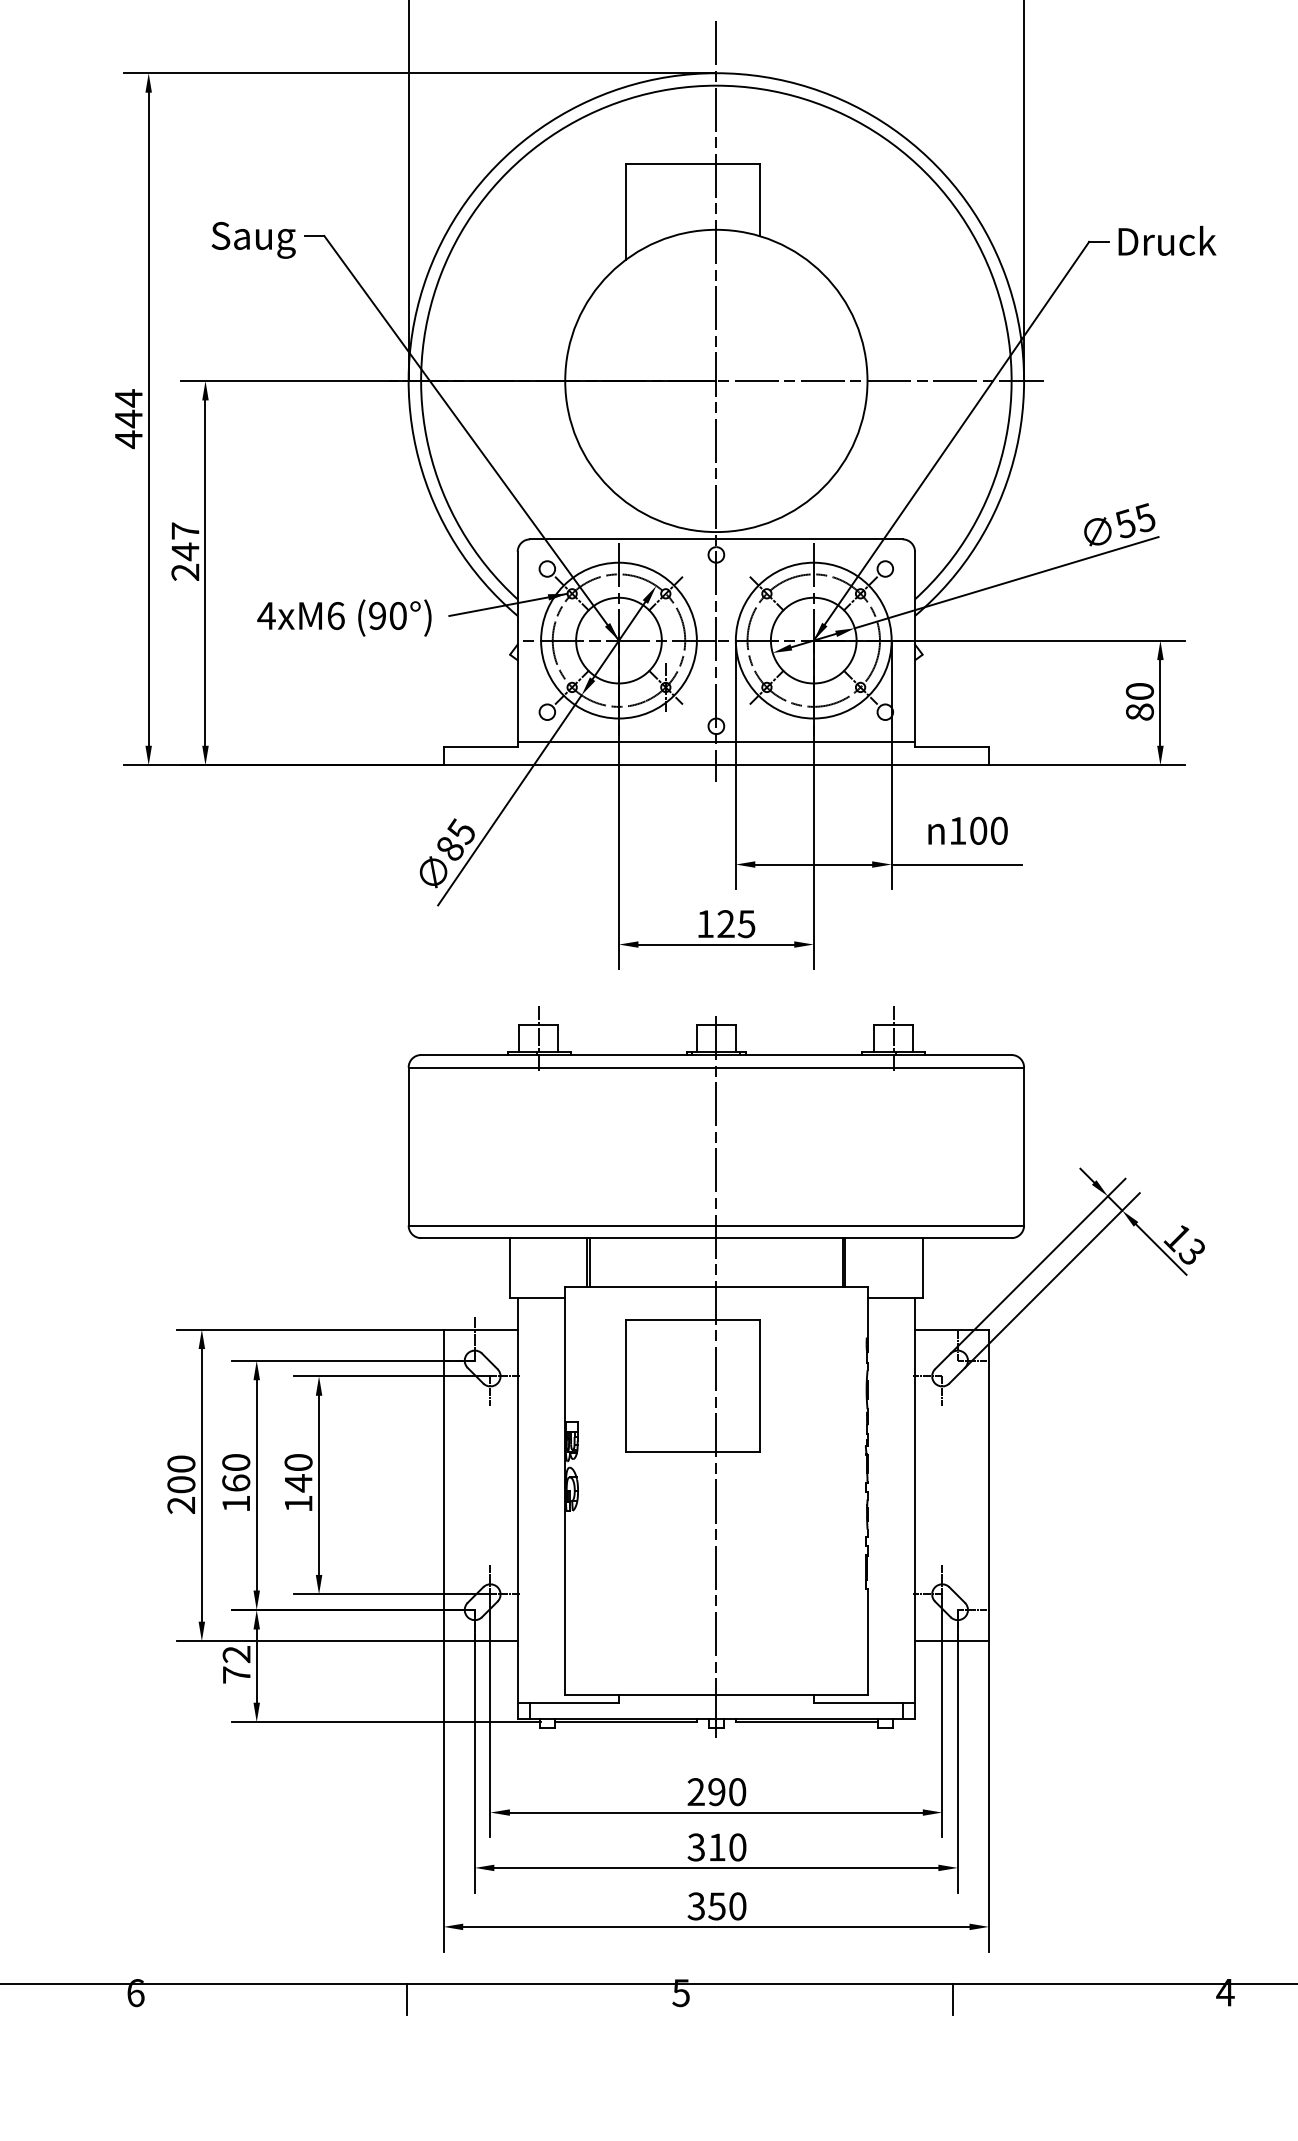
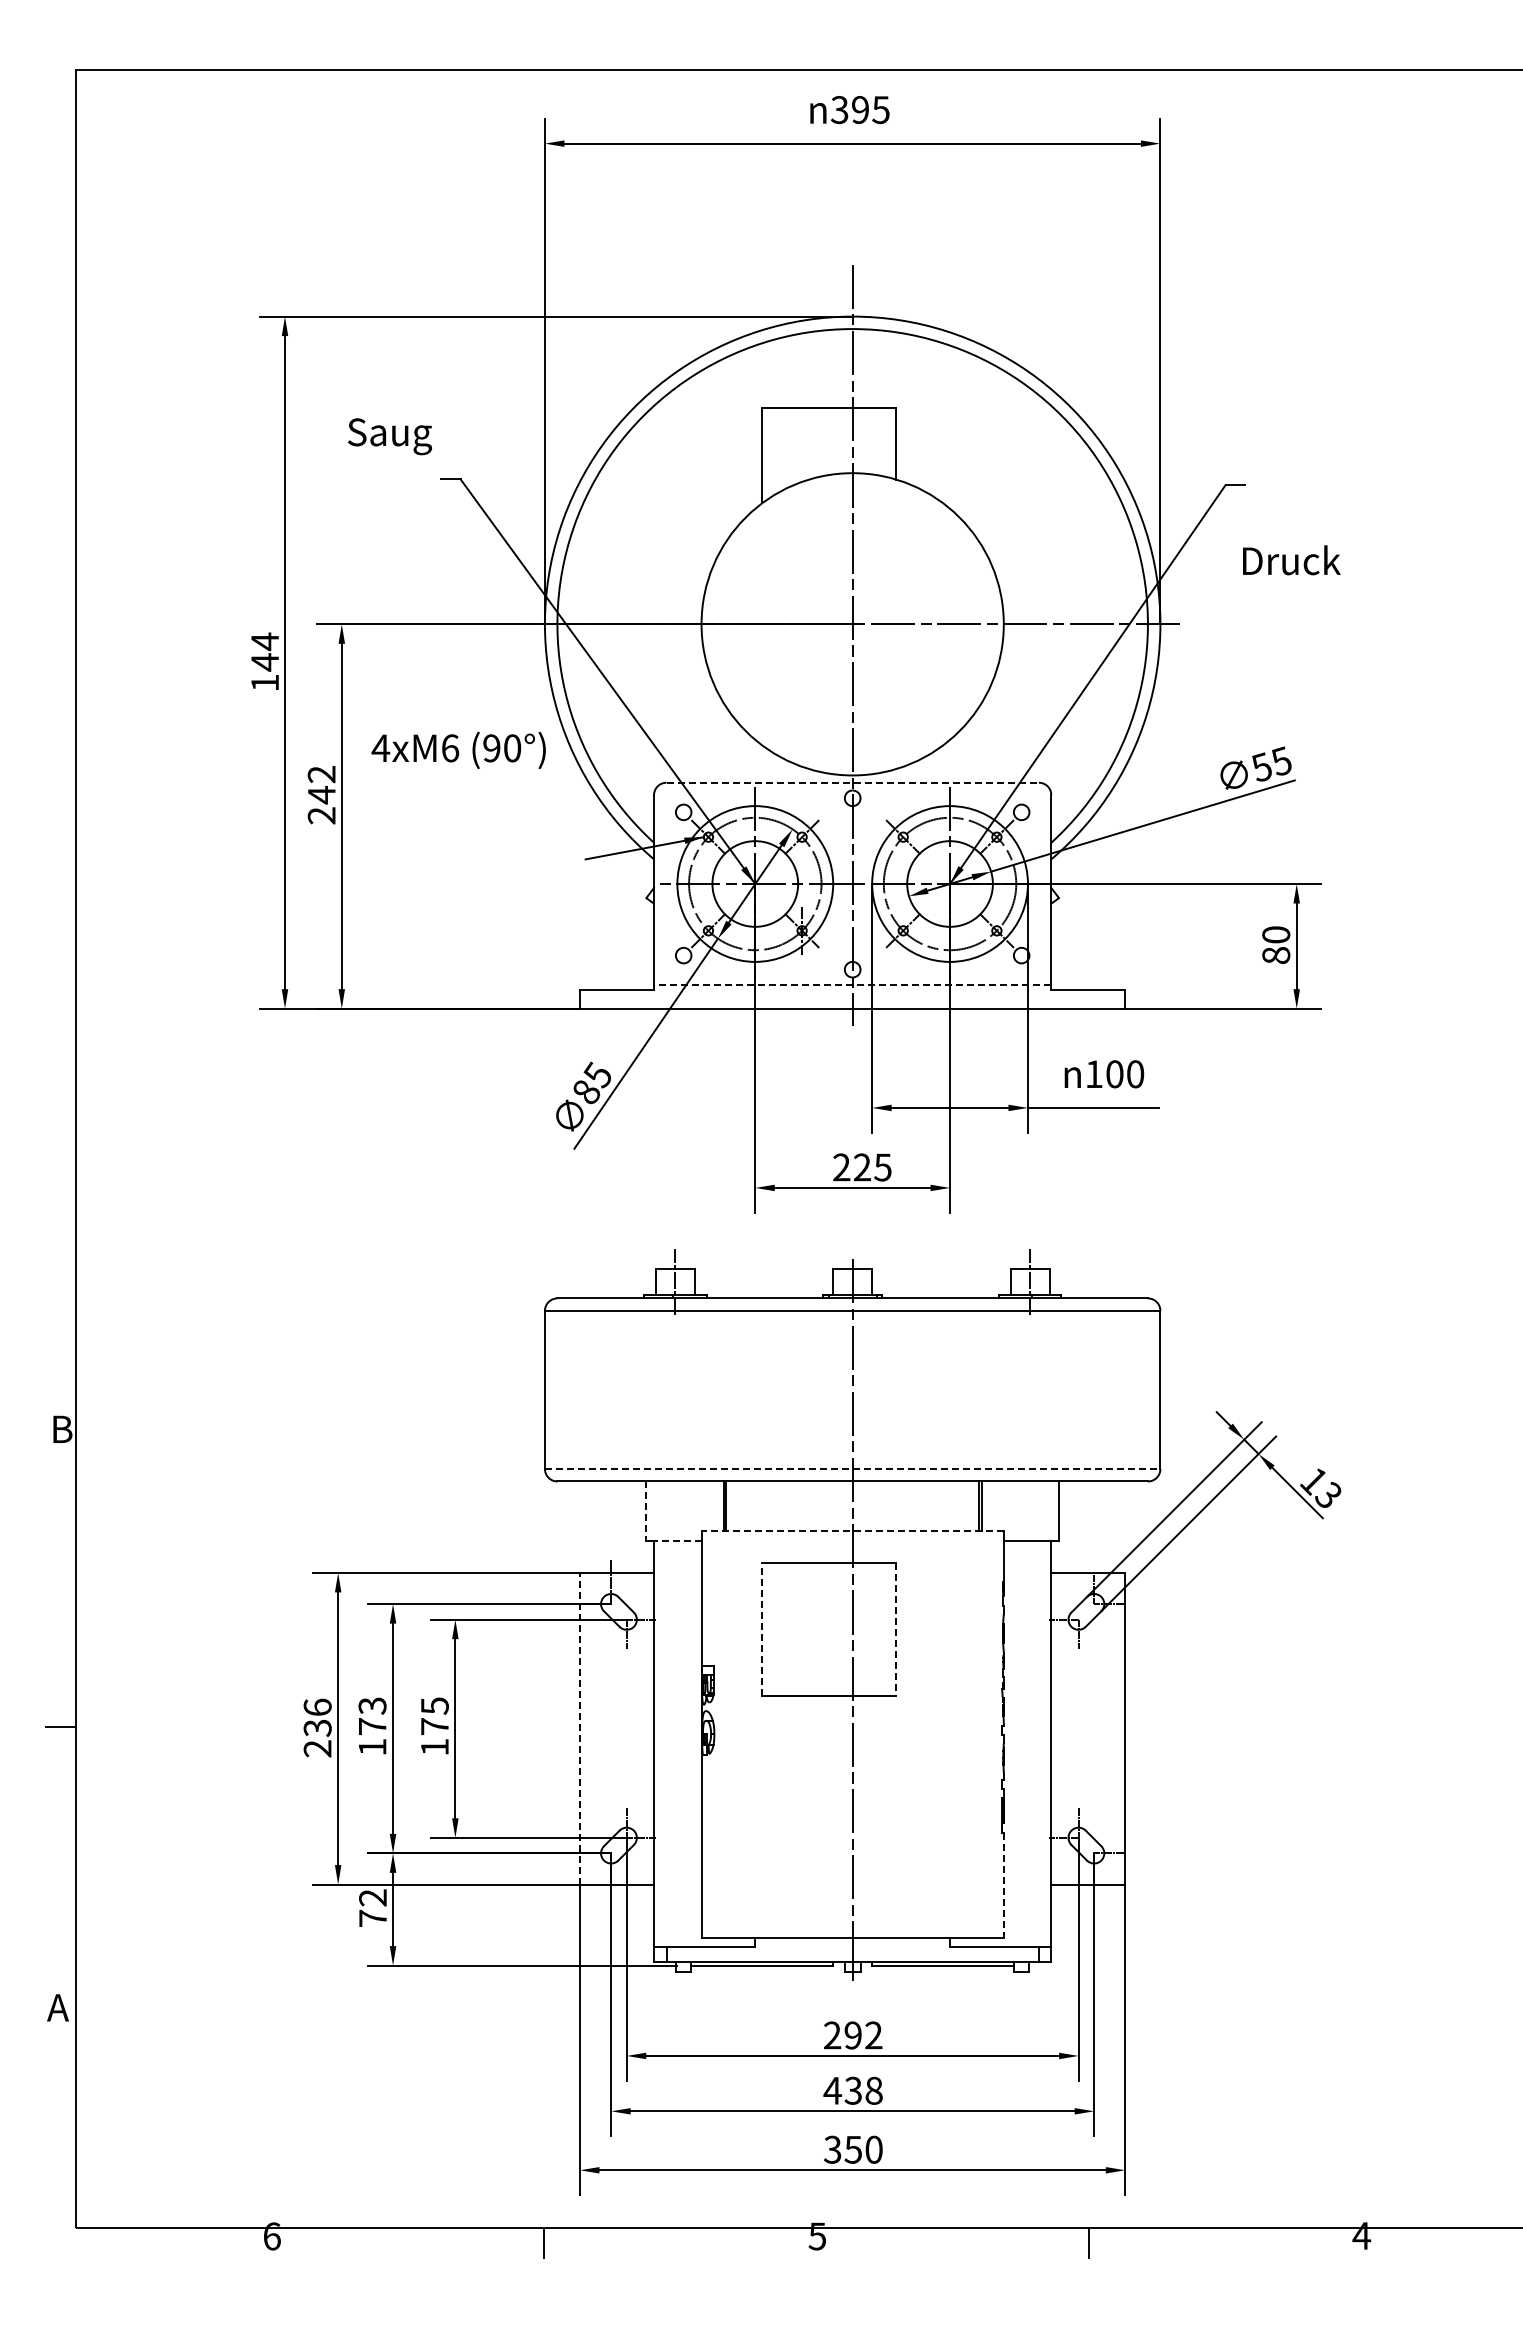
text: (254, 240) -> (390, 436), moved
text: (1167, 241) -> (1291, 560), moved
text: (128, 439) -> (264, 682), 444 -> 144
text: (185, 531) -> (321, 774), 247 -> 242
line: (717, 539) -> (853, 782), solid -> dashed
text: (344, 617) -> (458, 749), moved
line: (716, 742) -> (852, 985), solid -> dashed
text: (705, 924) -> (841, 1167), 125 -> 225
line: (716, 1226) -> (852, 1469), solid -> dashed
line: (510, 1268) -> (646, 1511), solid -> dashed
line: (716, 1287) -> (852, 1530), solid -> dashed
line: (541, 1298) -> (677, 1541), solid -> dashed
line: (626, 1386) -> (762, 1629), solid -> dashed
line: (760, 1387) -> (896, 1630), solid -> dashed
text: (236, 1472) -> (372, 1715), 160 -> 173
text: (298, 1473) -> (434, 1716), 140 -> 175
text: (181, 1474) -> (317, 1717), 200 -> 236
line: (444, 1485) -> (580, 1728), solid -> dashed
line: (867, 1642) -> (1003, 1885), solid -> dashed
text: (737, 1792) -> (873, 2035), 290 -> 292
text: (716, 1847) -> (852, 2090), 310 -> 438

